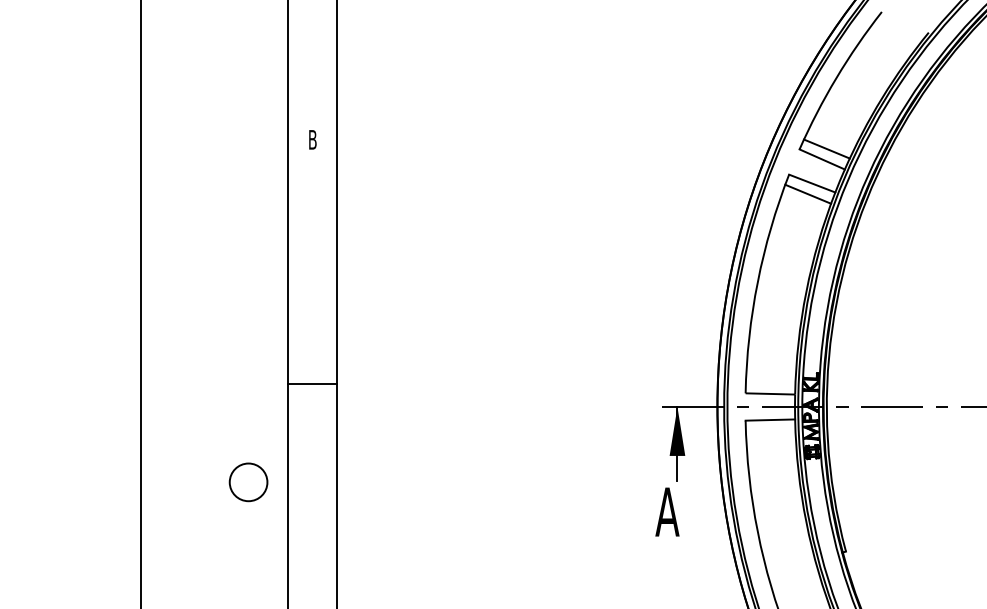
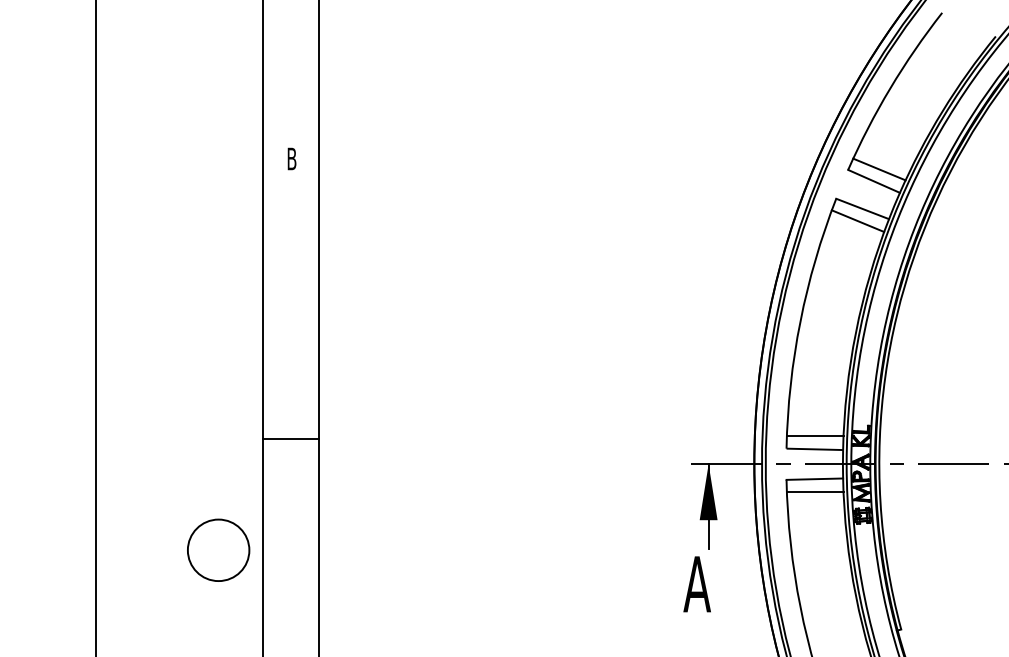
line: (770, 382) -> (814, 436), added
line: (770, 431) -> (814, 492), added
circle: (248, 482) -> (218, 550), size x1.43

